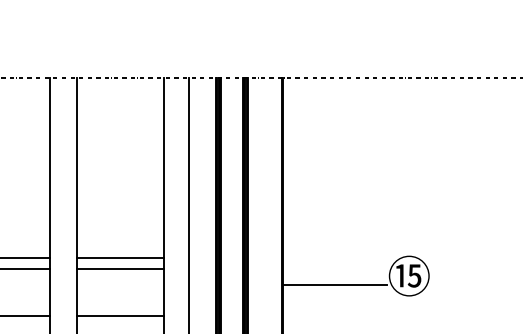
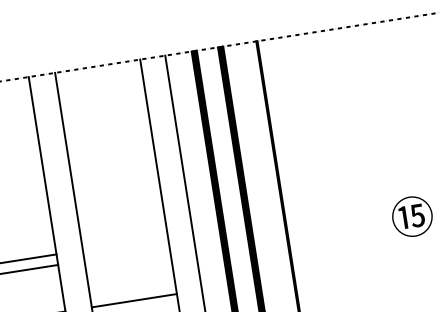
line: (120, 258) -> (125, 243), removed
line: (120, 268) -> (127, 253), removed
line: (335, 285) -> (341, 237), removed

